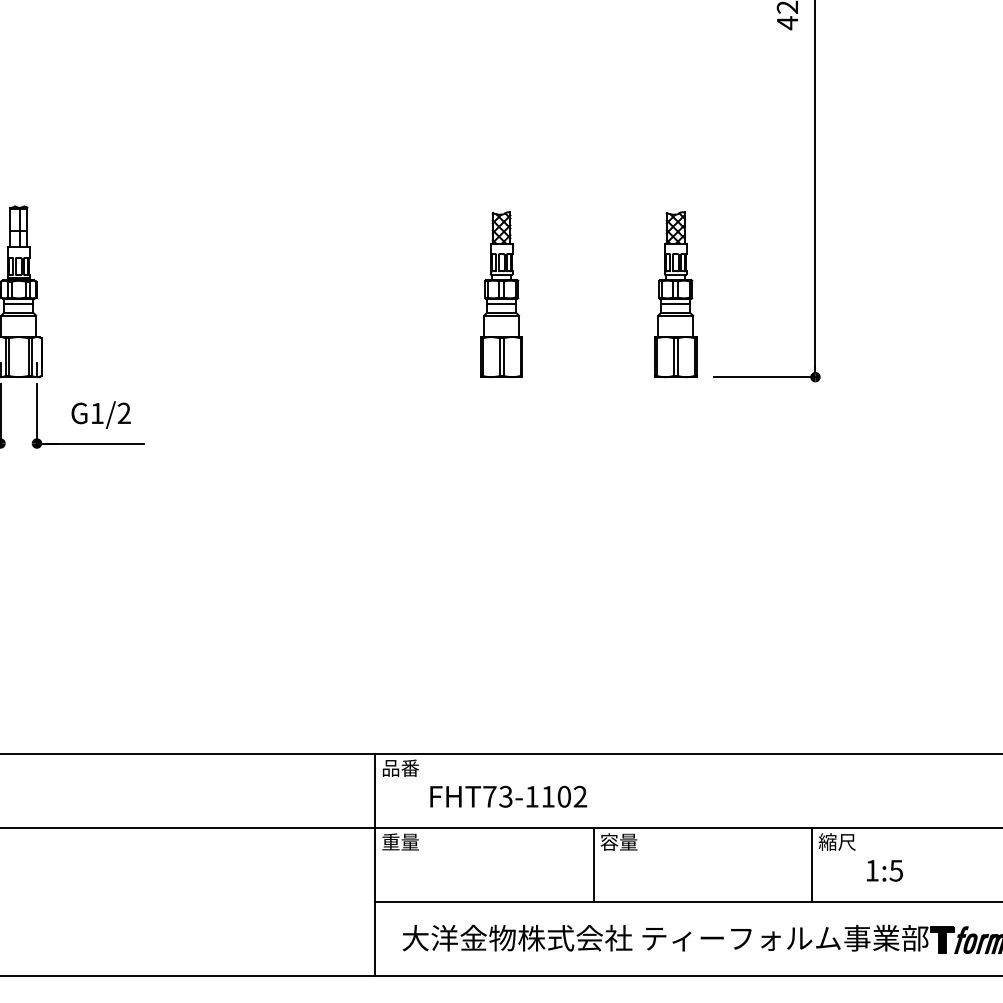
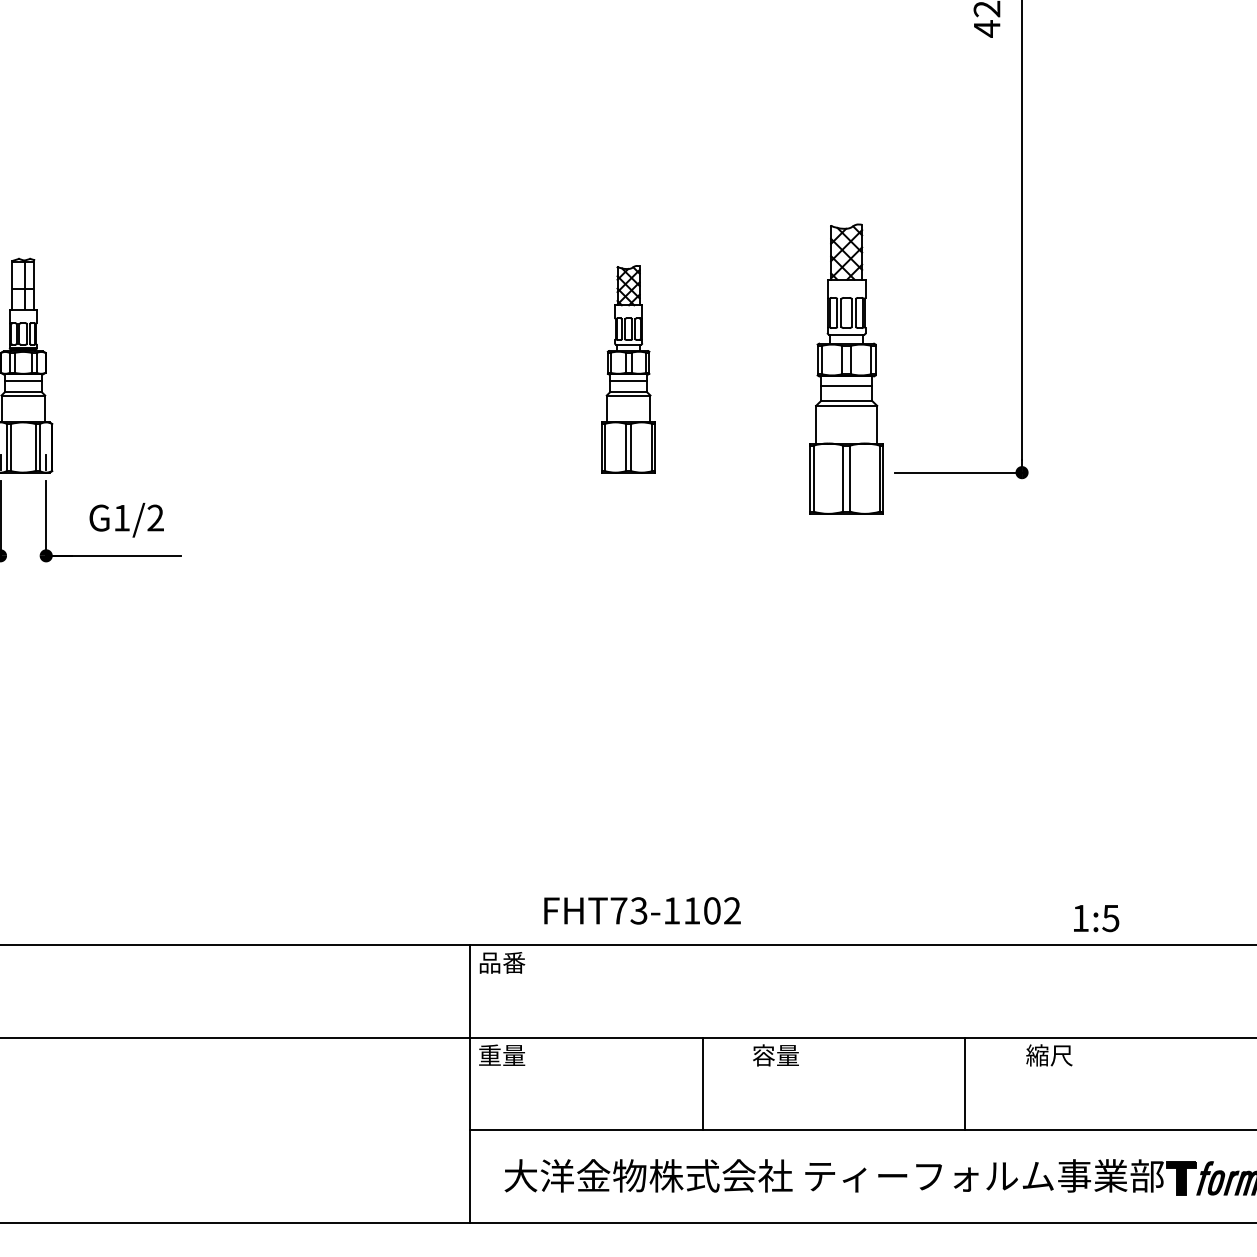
part: (675, 294) -> (846, 369), size x1.4
text: (508, 796) -> (642, 910), moved
line: (593, 864) -> (702, 1083), moved
line: (812, 864) -> (965, 1083), moved
text: (884, 870) -> (1096, 918), moved

